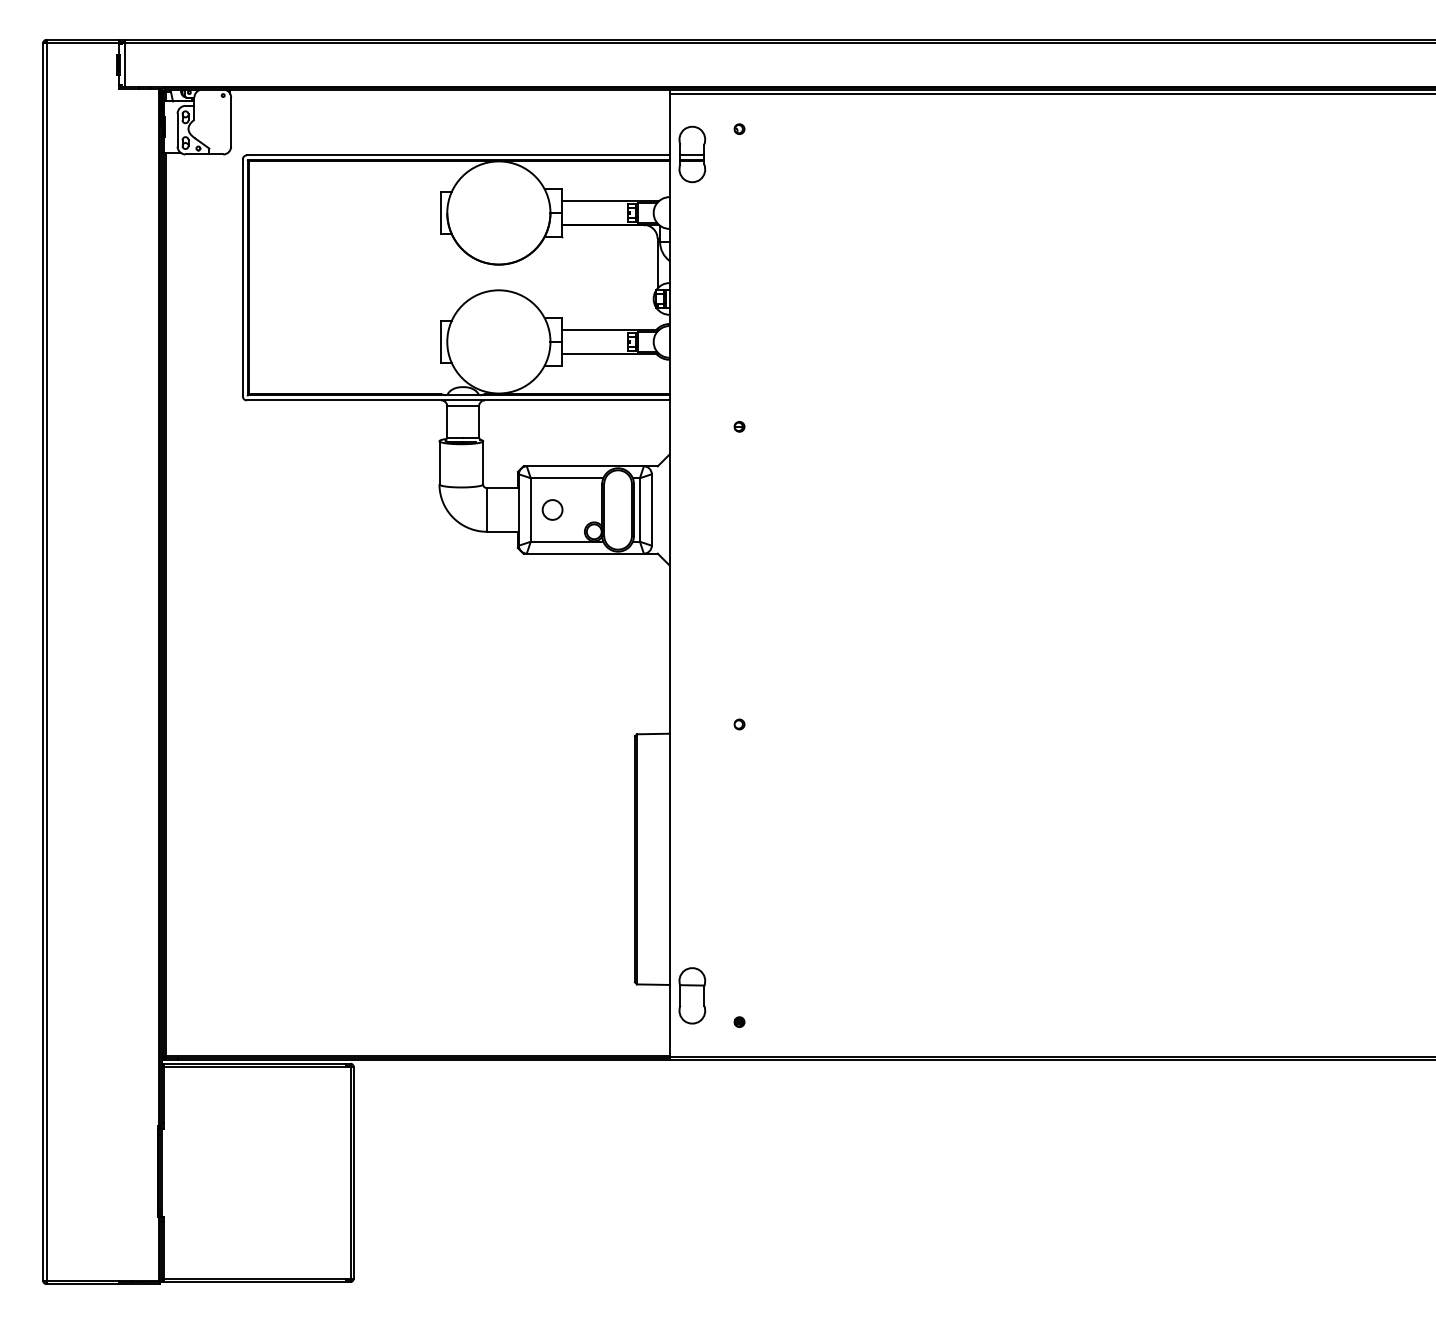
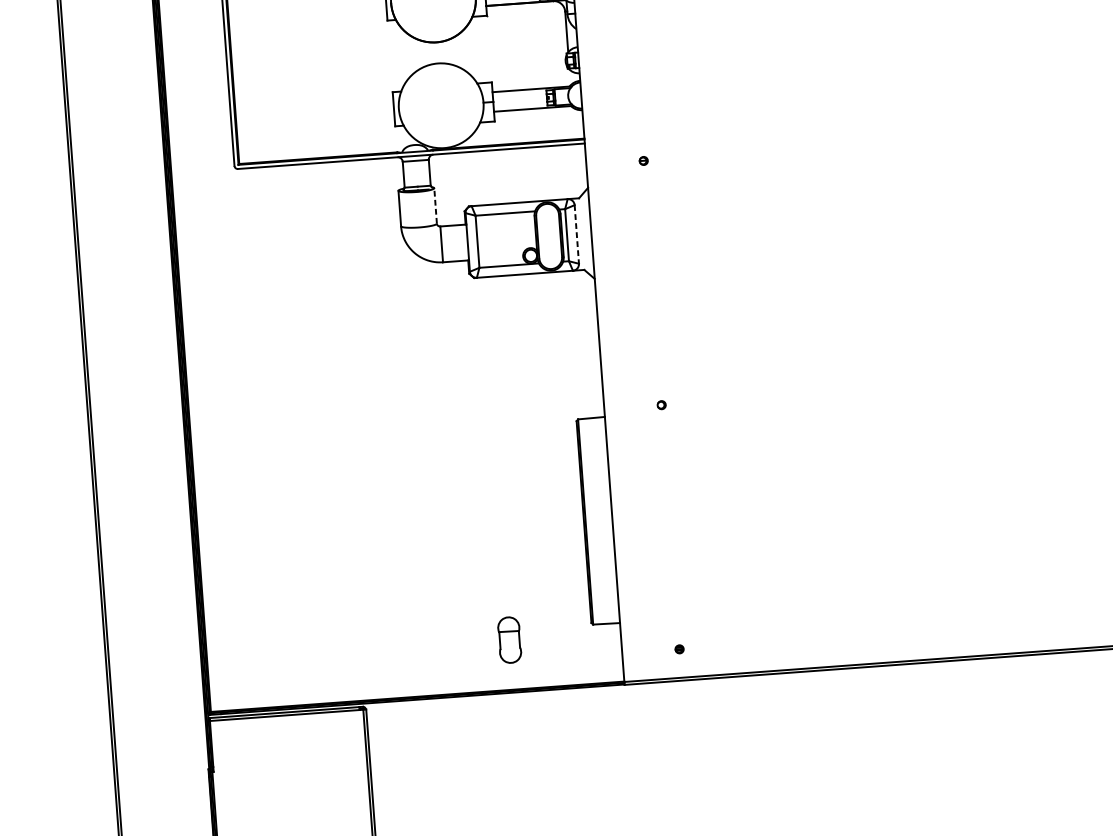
line: (483, 462) -> (435, 205), solid -> dashed
circle: (552, 509) -> (495, 240), removed
line: (651, 510) -> (576, 234), solid -> dashed
part: (692, 995) -> (509, 639), moved

